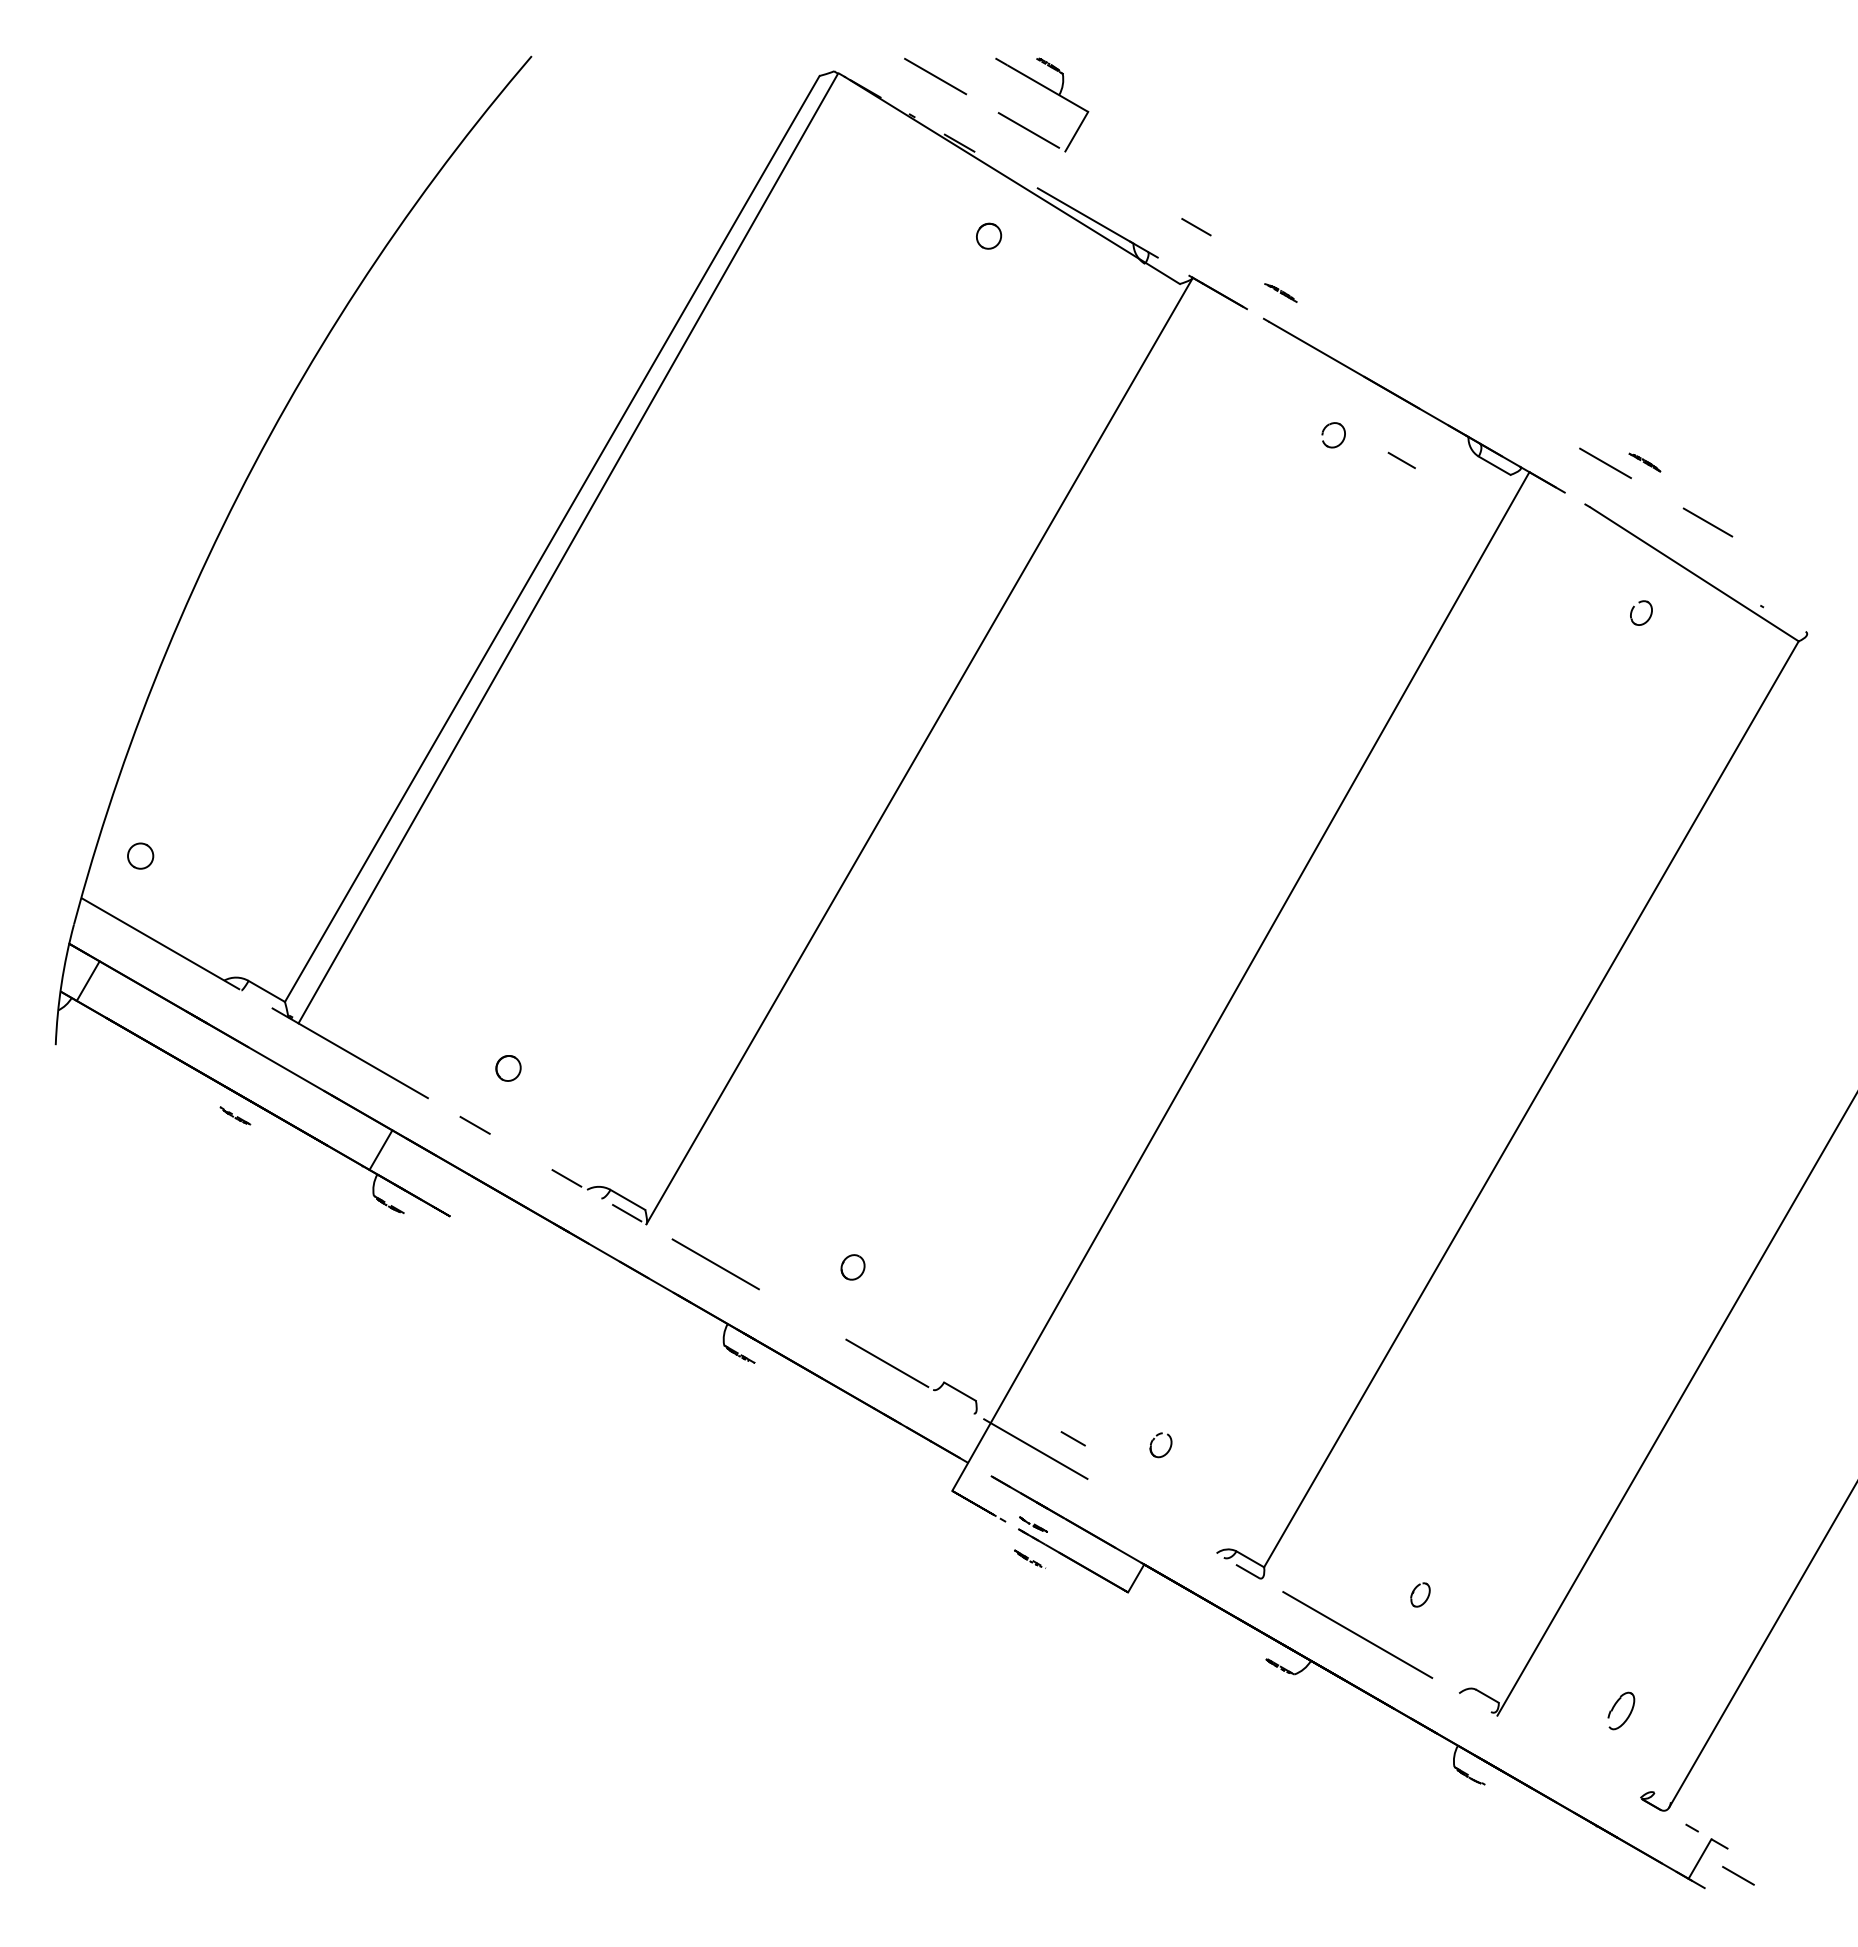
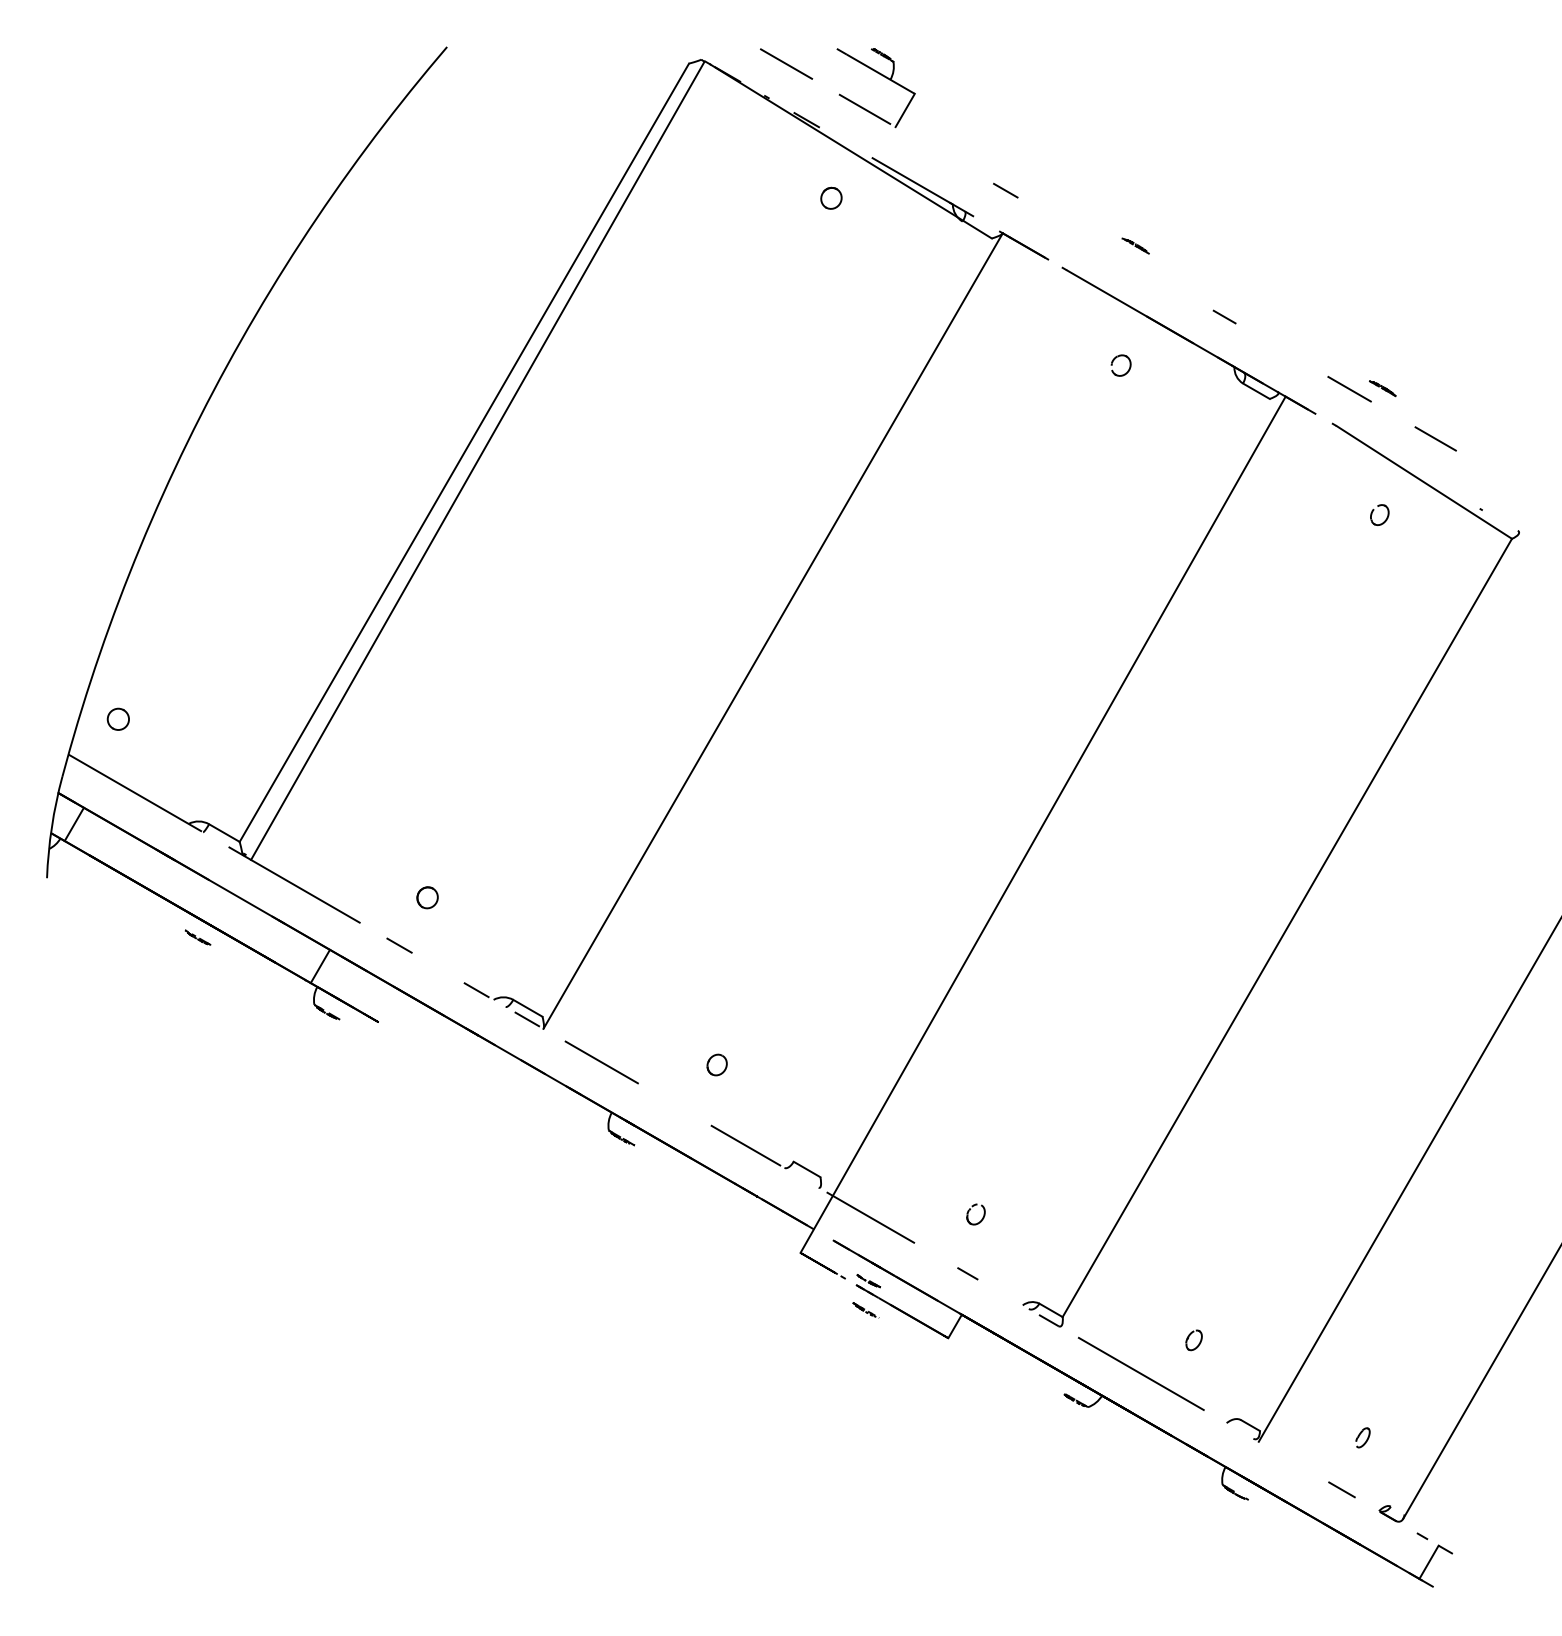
line: (1280, 292) -> (1135, 245), moved
line: (1401, 460) -> (1224, 317), moved
line: (1072, 1438) -> (967, 1273), moved
part: (1621, 1710) -> (1363, 1437), size x0.62
line: (1738, 1875) -> (1342, 1489), moved

